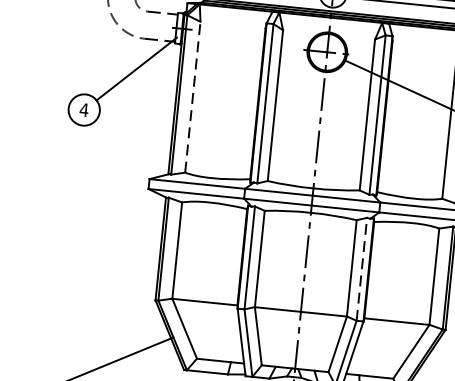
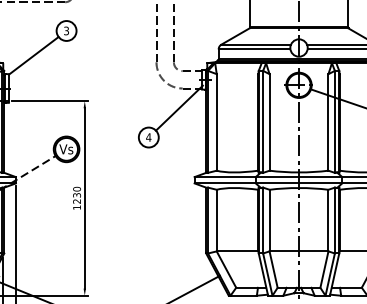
line: (192, 95) -> (216, 121), dashed -> solid
line: (361, 269) -> (334, 220), dashed -> solid

